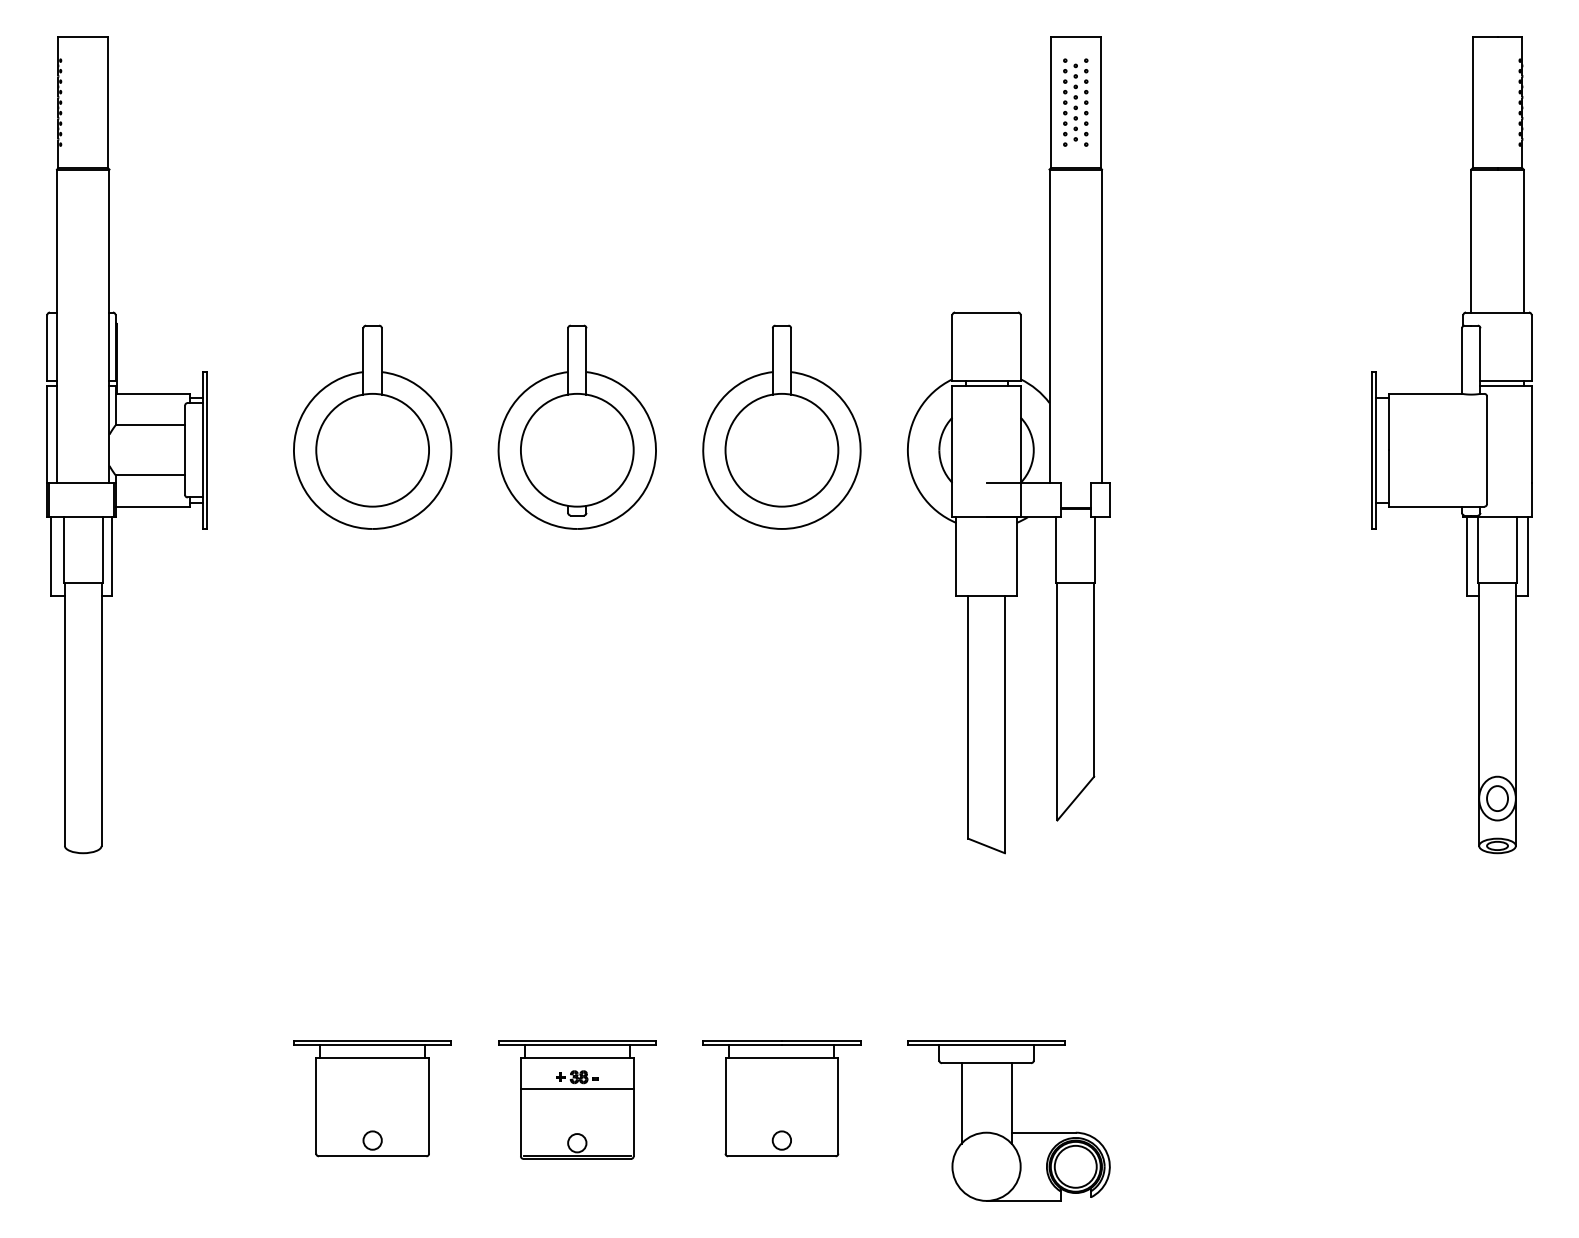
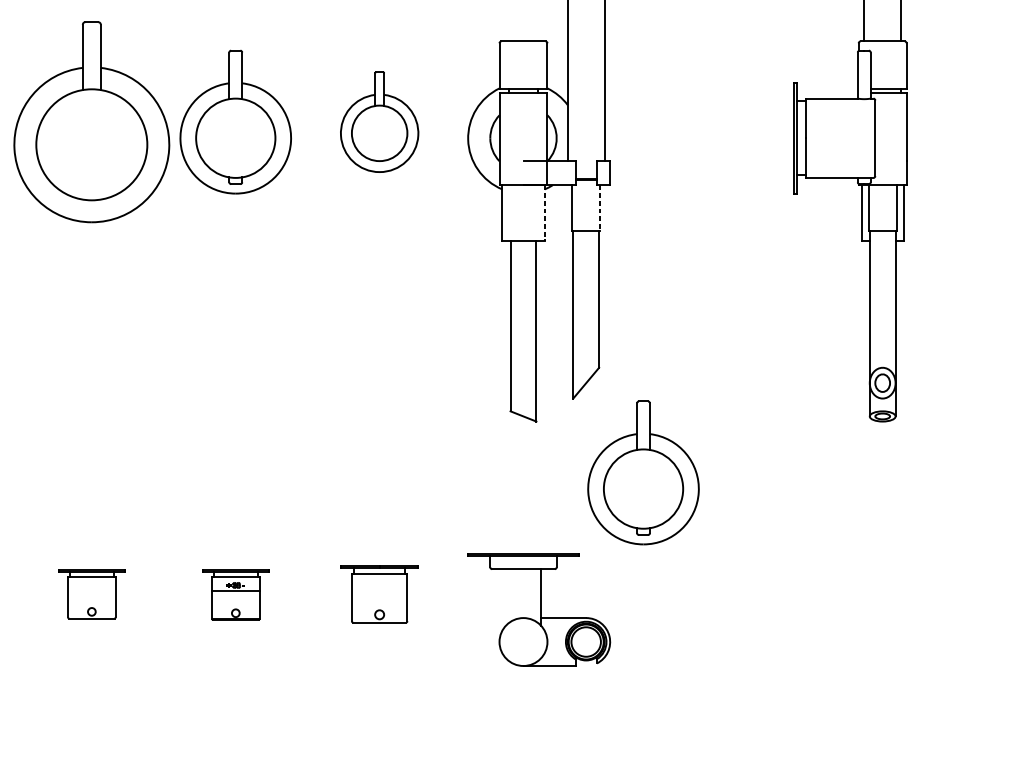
part: (372, 426) -> (91, 121), size x1.4
part: (781, 426) -> (379, 121), size x0.7
line: (1095, 549) -> (600, 208), solid -> dashed
line: (1016, 557) -> (544, 213), solid -> dashed
part: (1156, 925) -> (642, 472), added
part: (372, 1098) -> (91, 593), size x0.6
part: (781, 1098) -> (379, 593), size x0.7
part: (577, 1099) -> (235, 594), size x0.6
line: (961, 1103) -> (505, 597), removed

